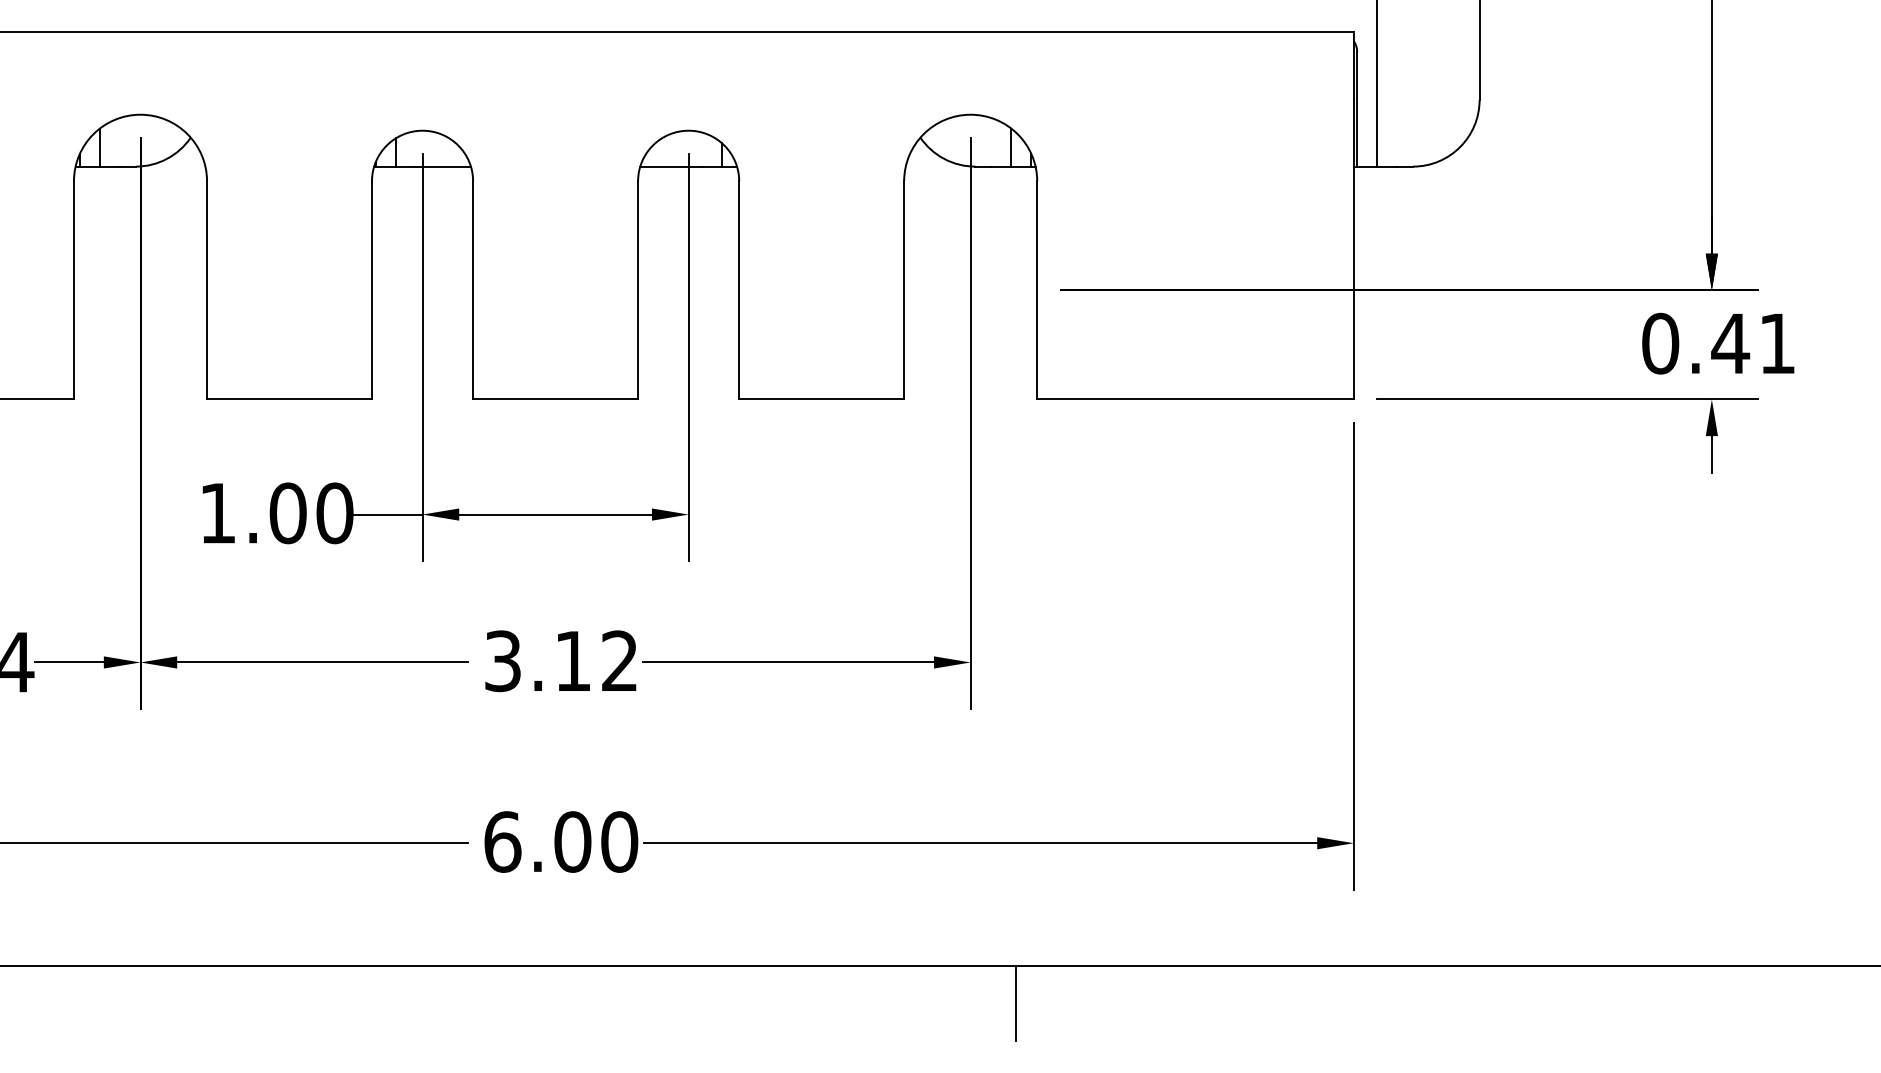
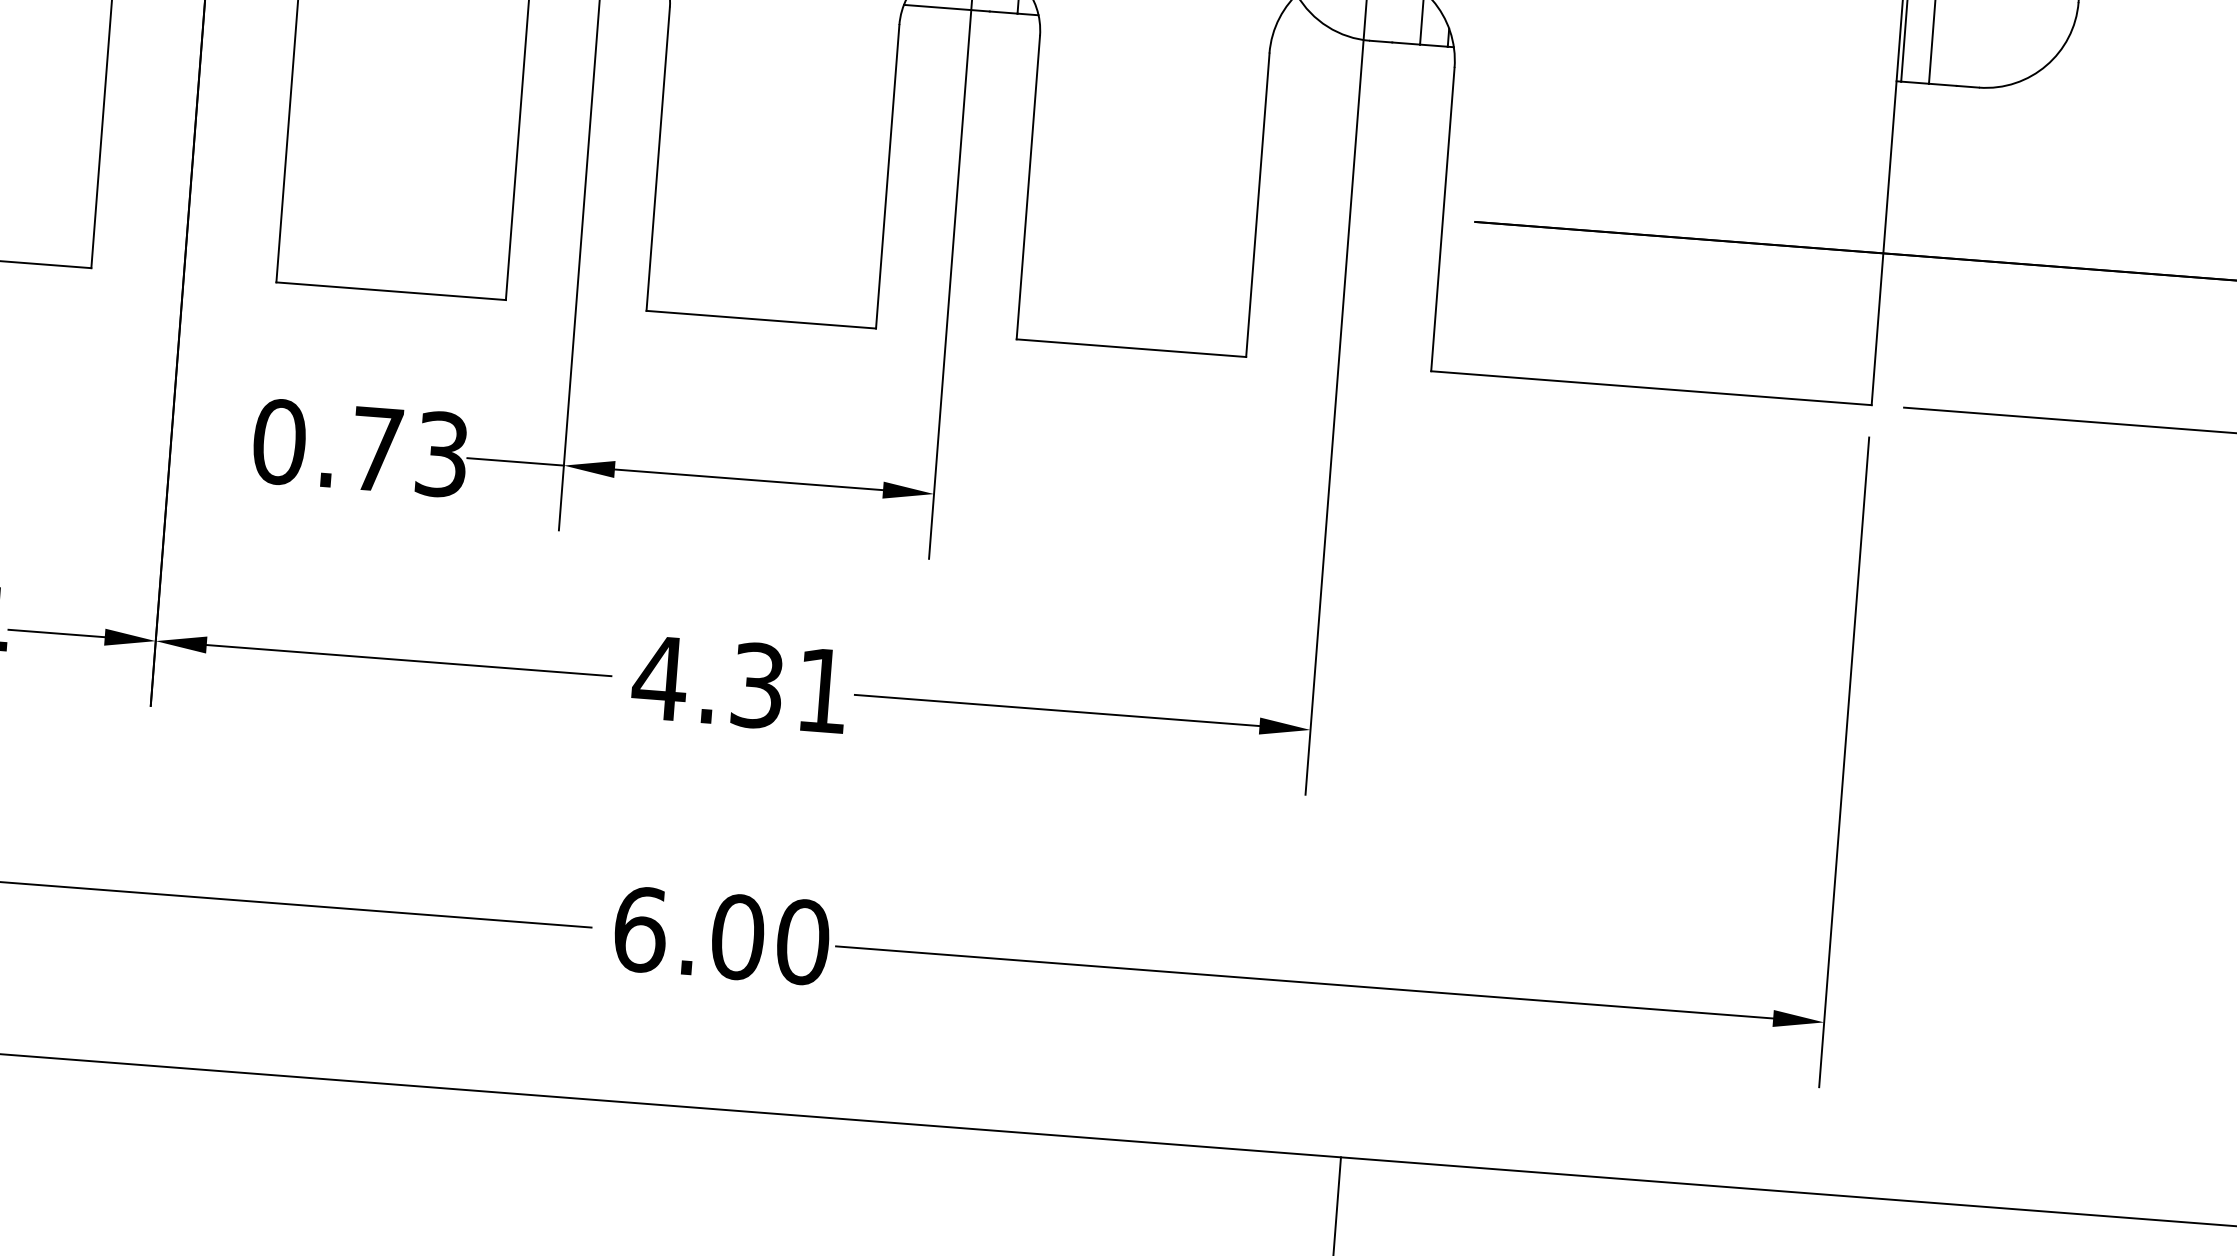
text: (276, 513) -> (360, 448), 1.00 -> 0.73
text: (559, 661) -> (738, 684), 3.12 -> 4.31

